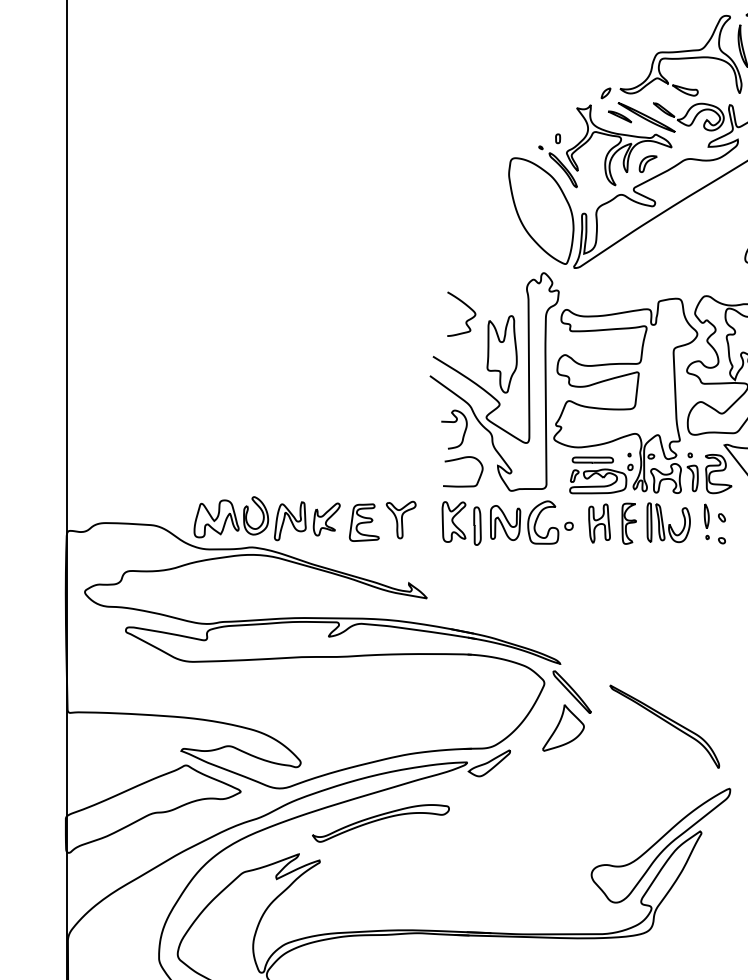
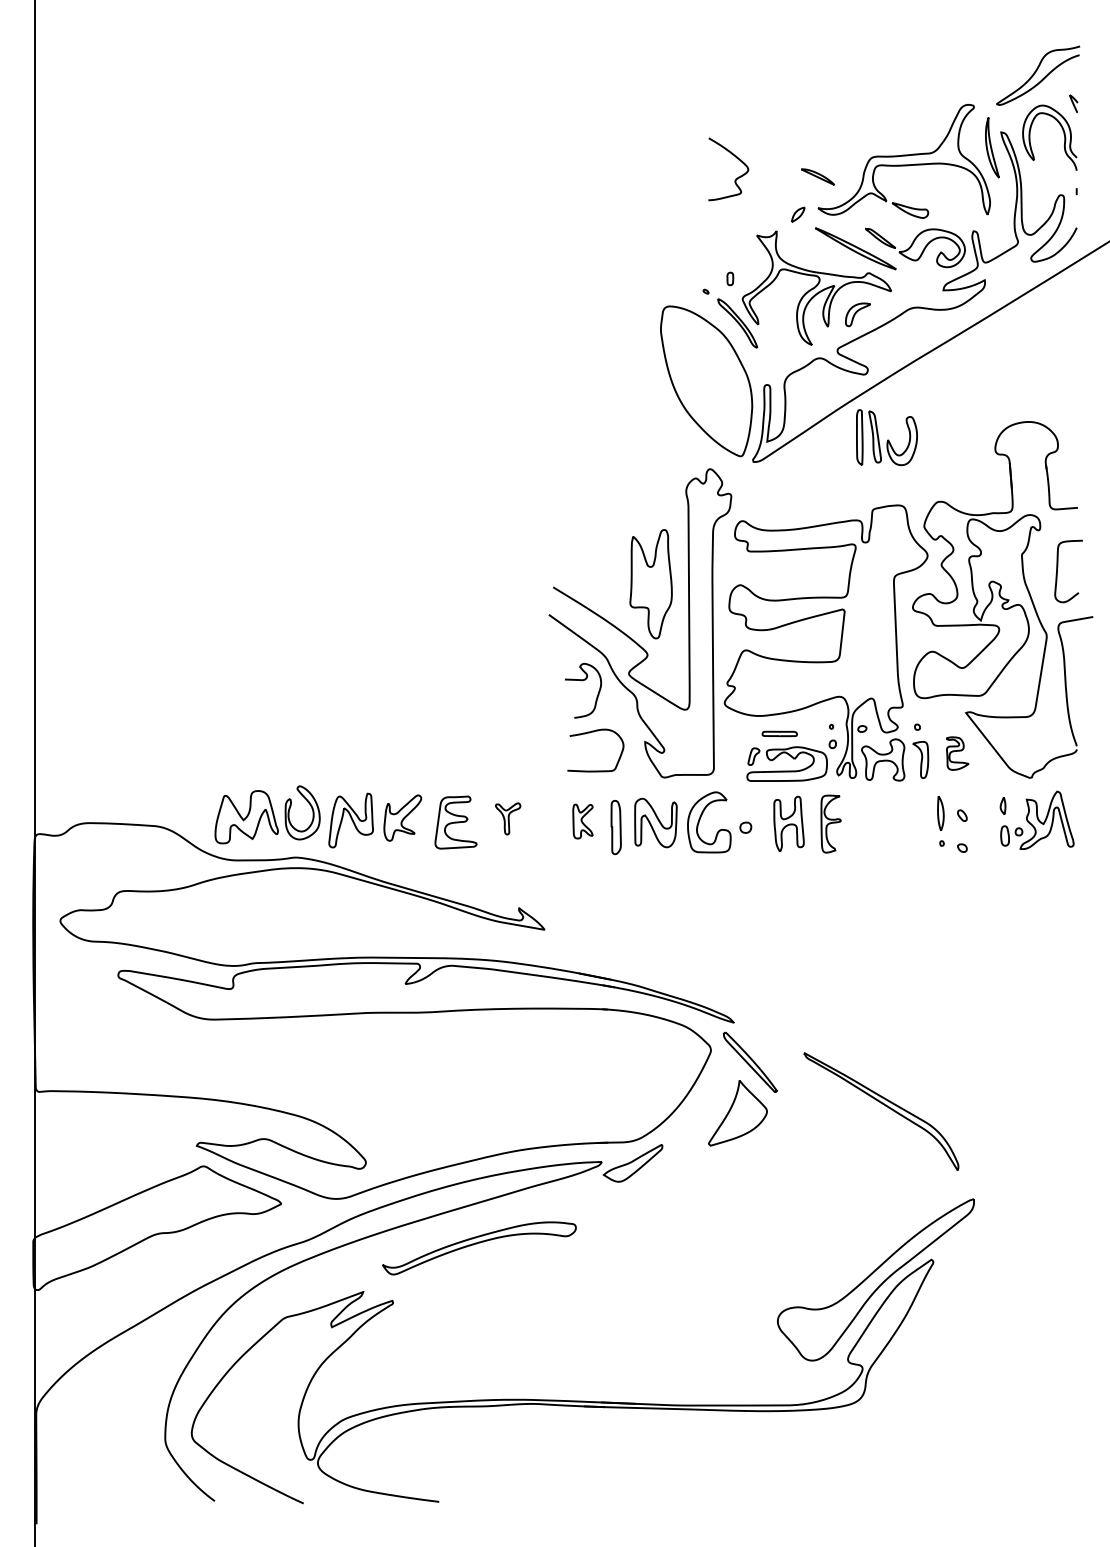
part: (619, 116) -> (817, 176), moved
curve: (466, 320) -> (735, 178), moved
part: (592, 459) -> (779, 733), size x0.6
part: (718, 473) -> (957, 753), size x0.6
part: (400, 519) -> (507, 818), size x0.6
part: (453, 521) -> (582, 821), size x0.6
part: (668, 522) -> (886, 437), moved

